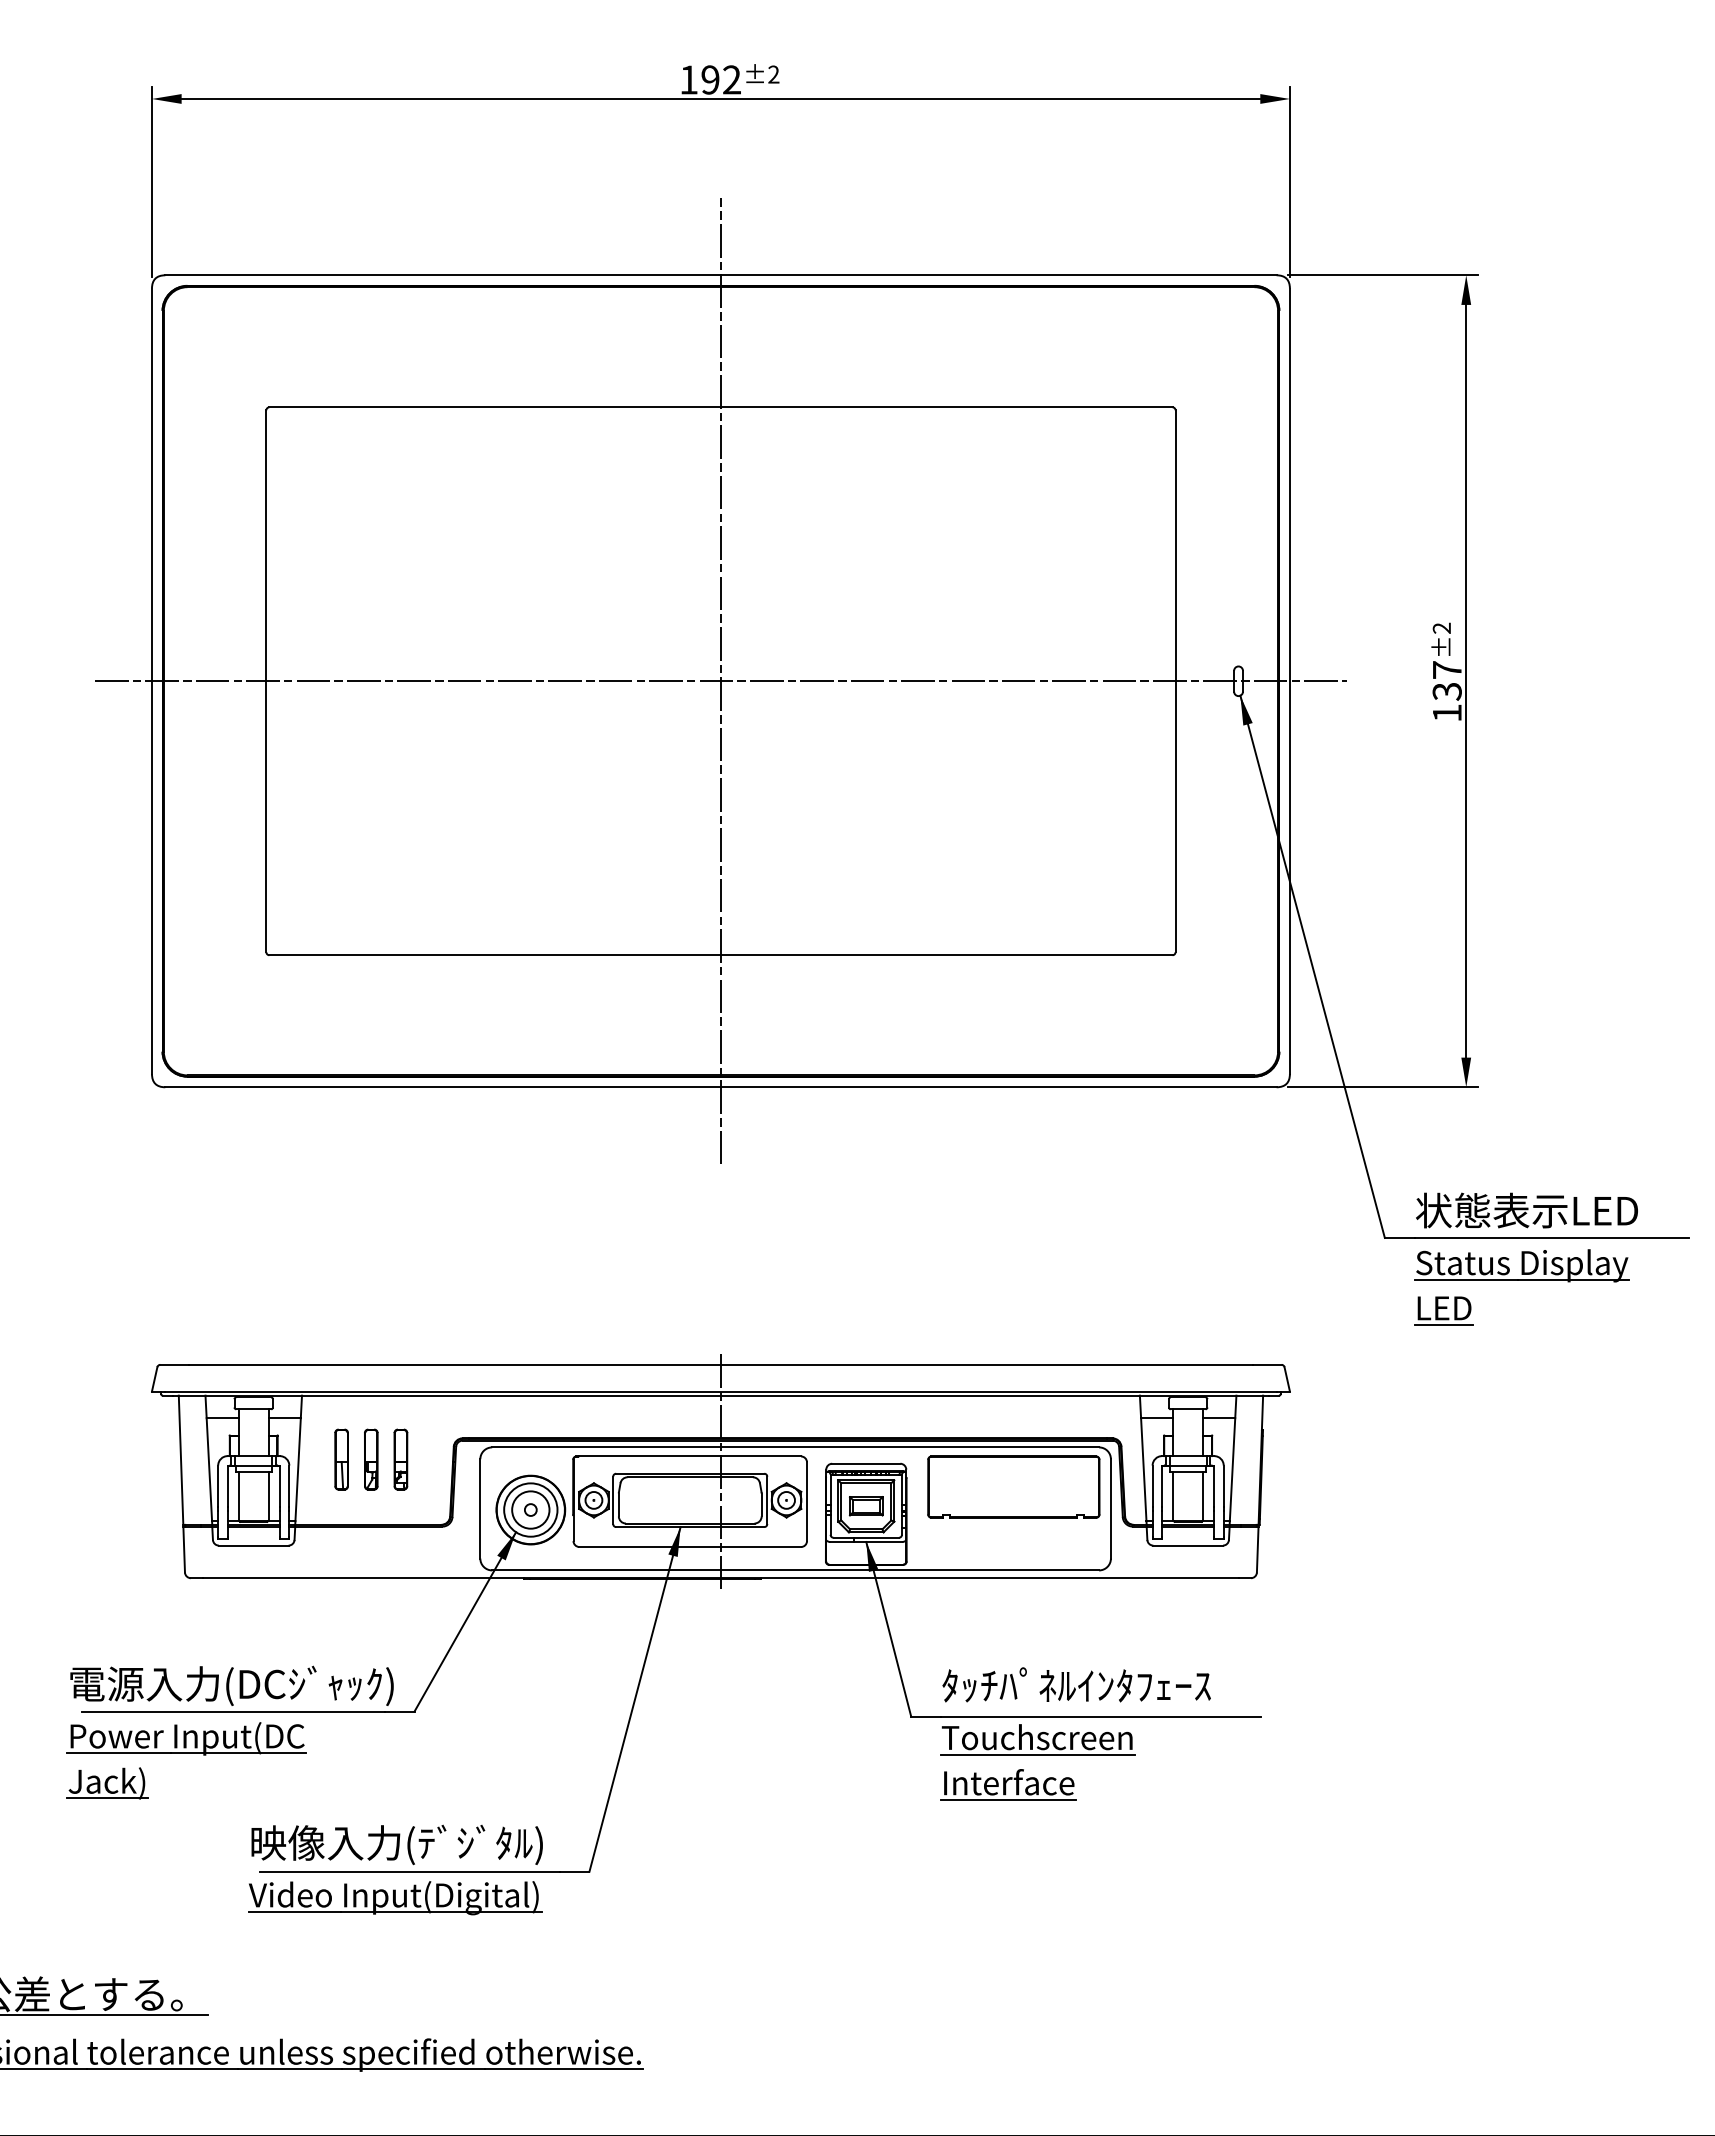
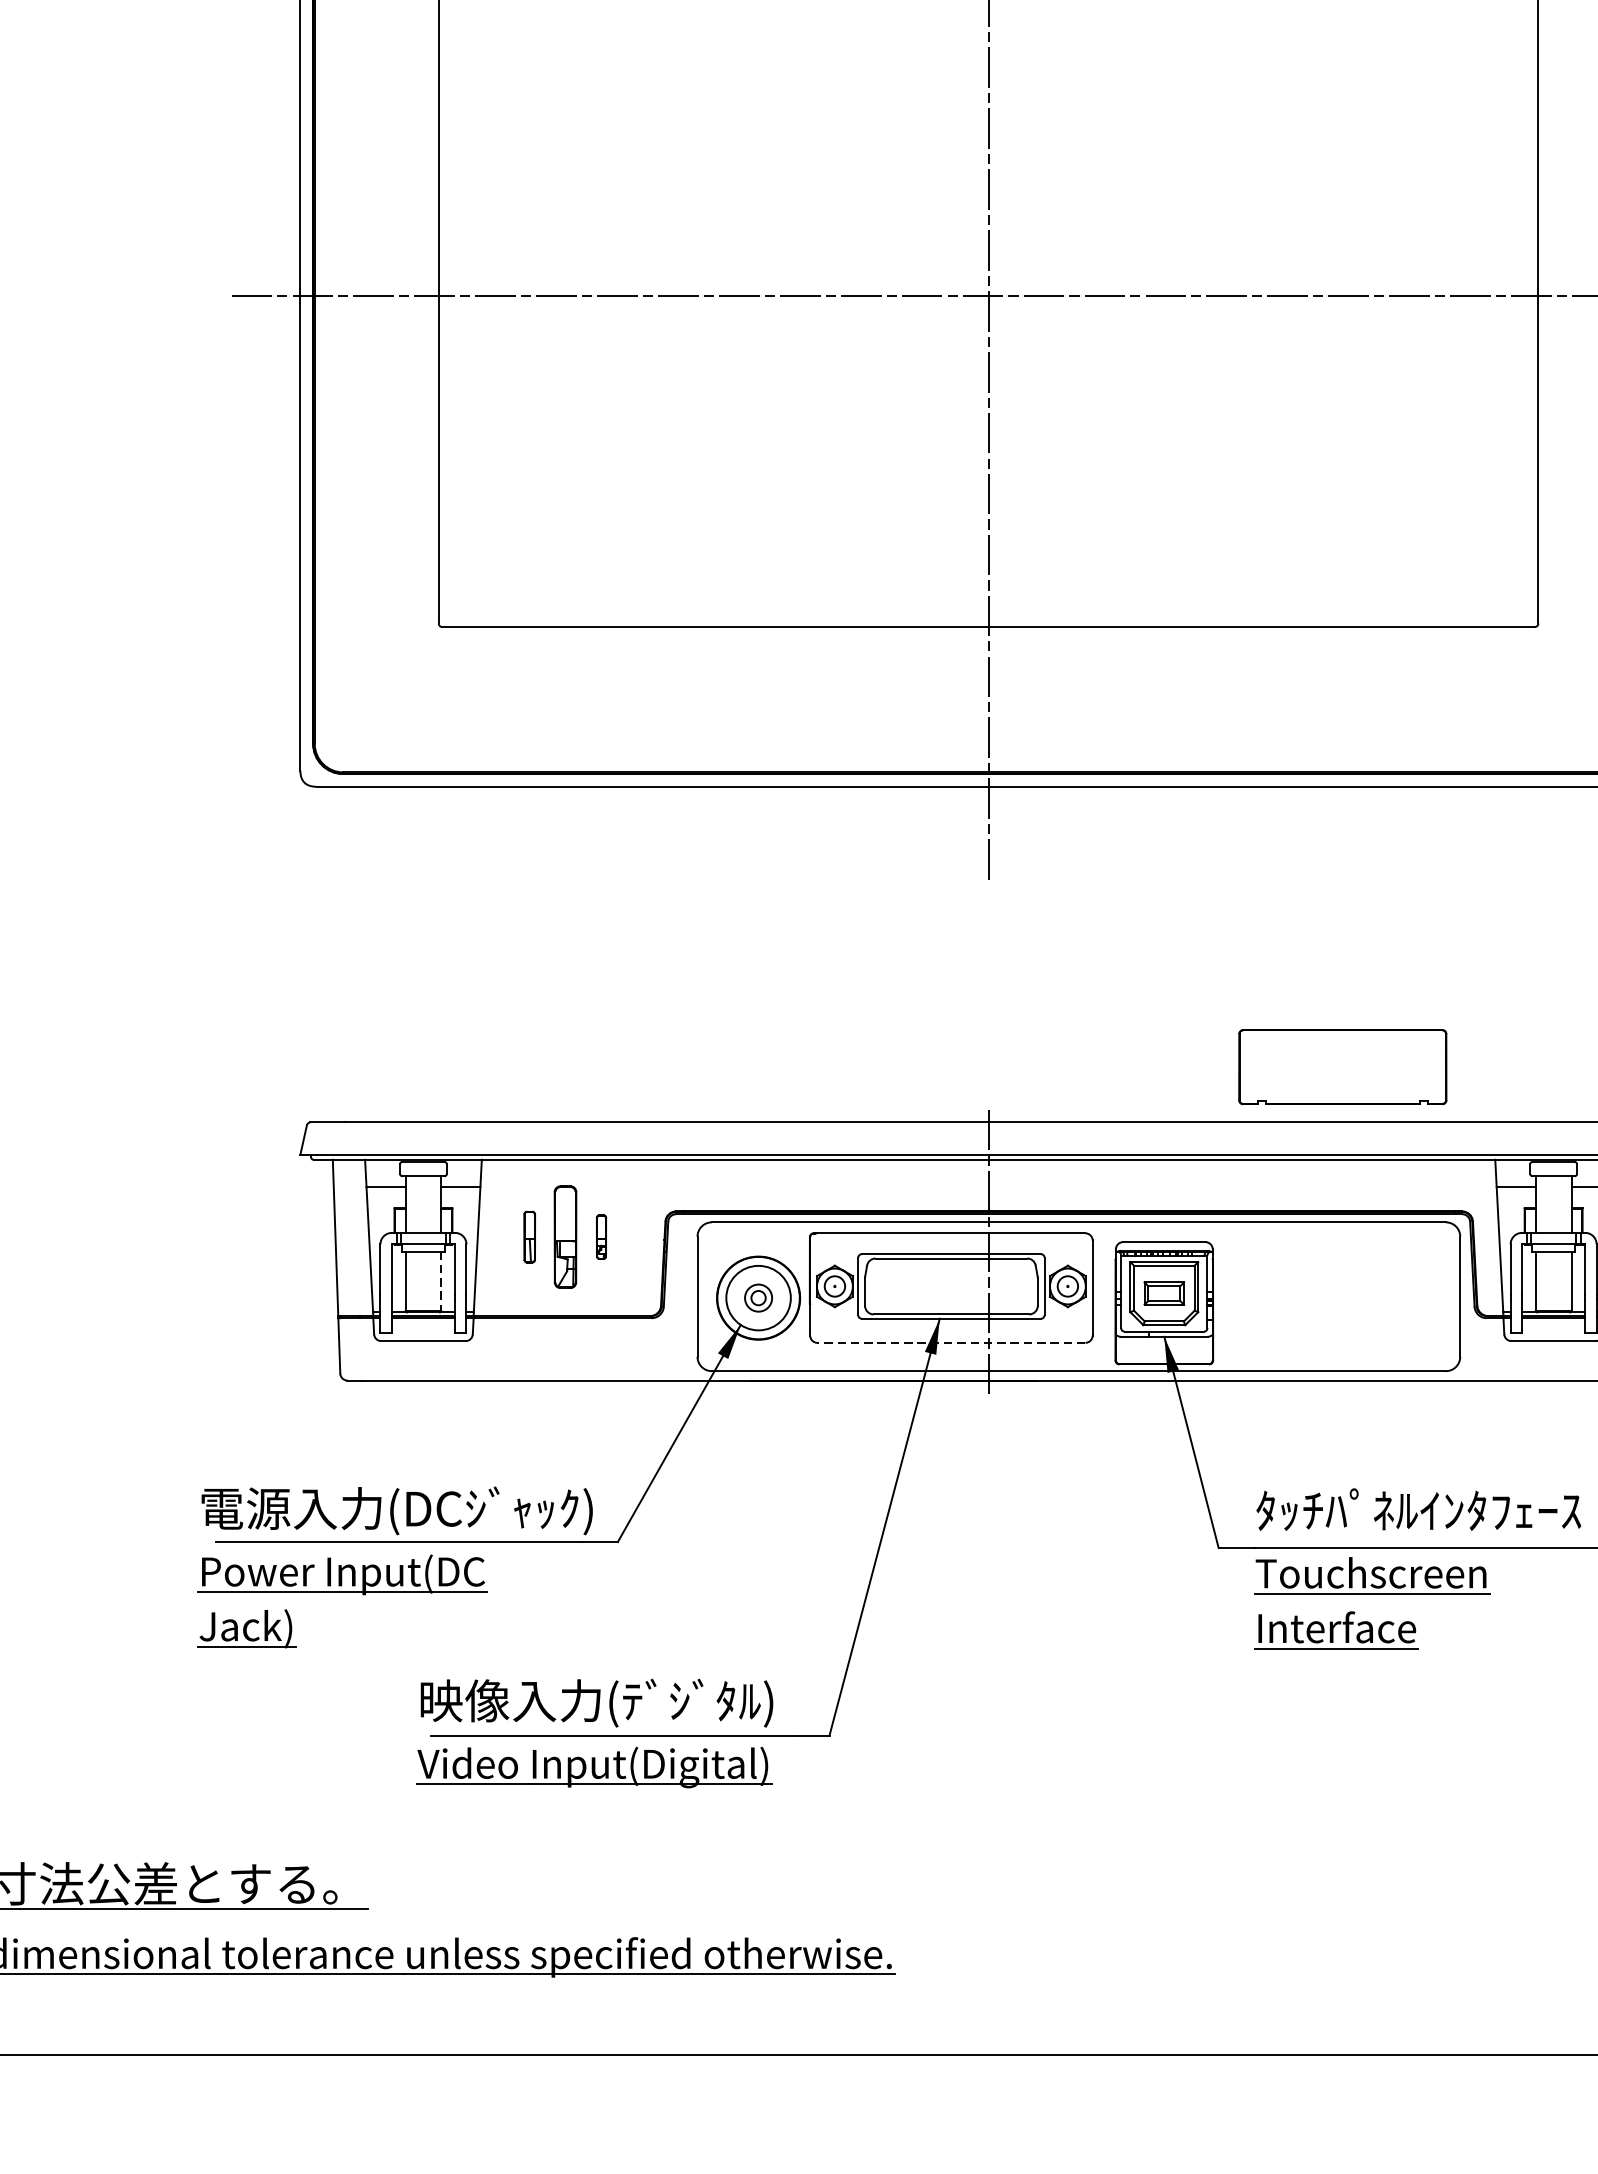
part: (341, 1459) -> (529, 1236), size x0.7
part: (371, 1459) -> (565, 1236), size x1.4
part: (400, 1459) -> (600, 1236), size x0.6
part: (1013, 1486) -> (1342, 1066), moved
line: (268, 1496) -> (441, 1281), solid -> dashed
circle: (530, 1509) -> (758, 1297), size x0.6
line: (690, 1547) -> (951, 1343), solid -> dashed

